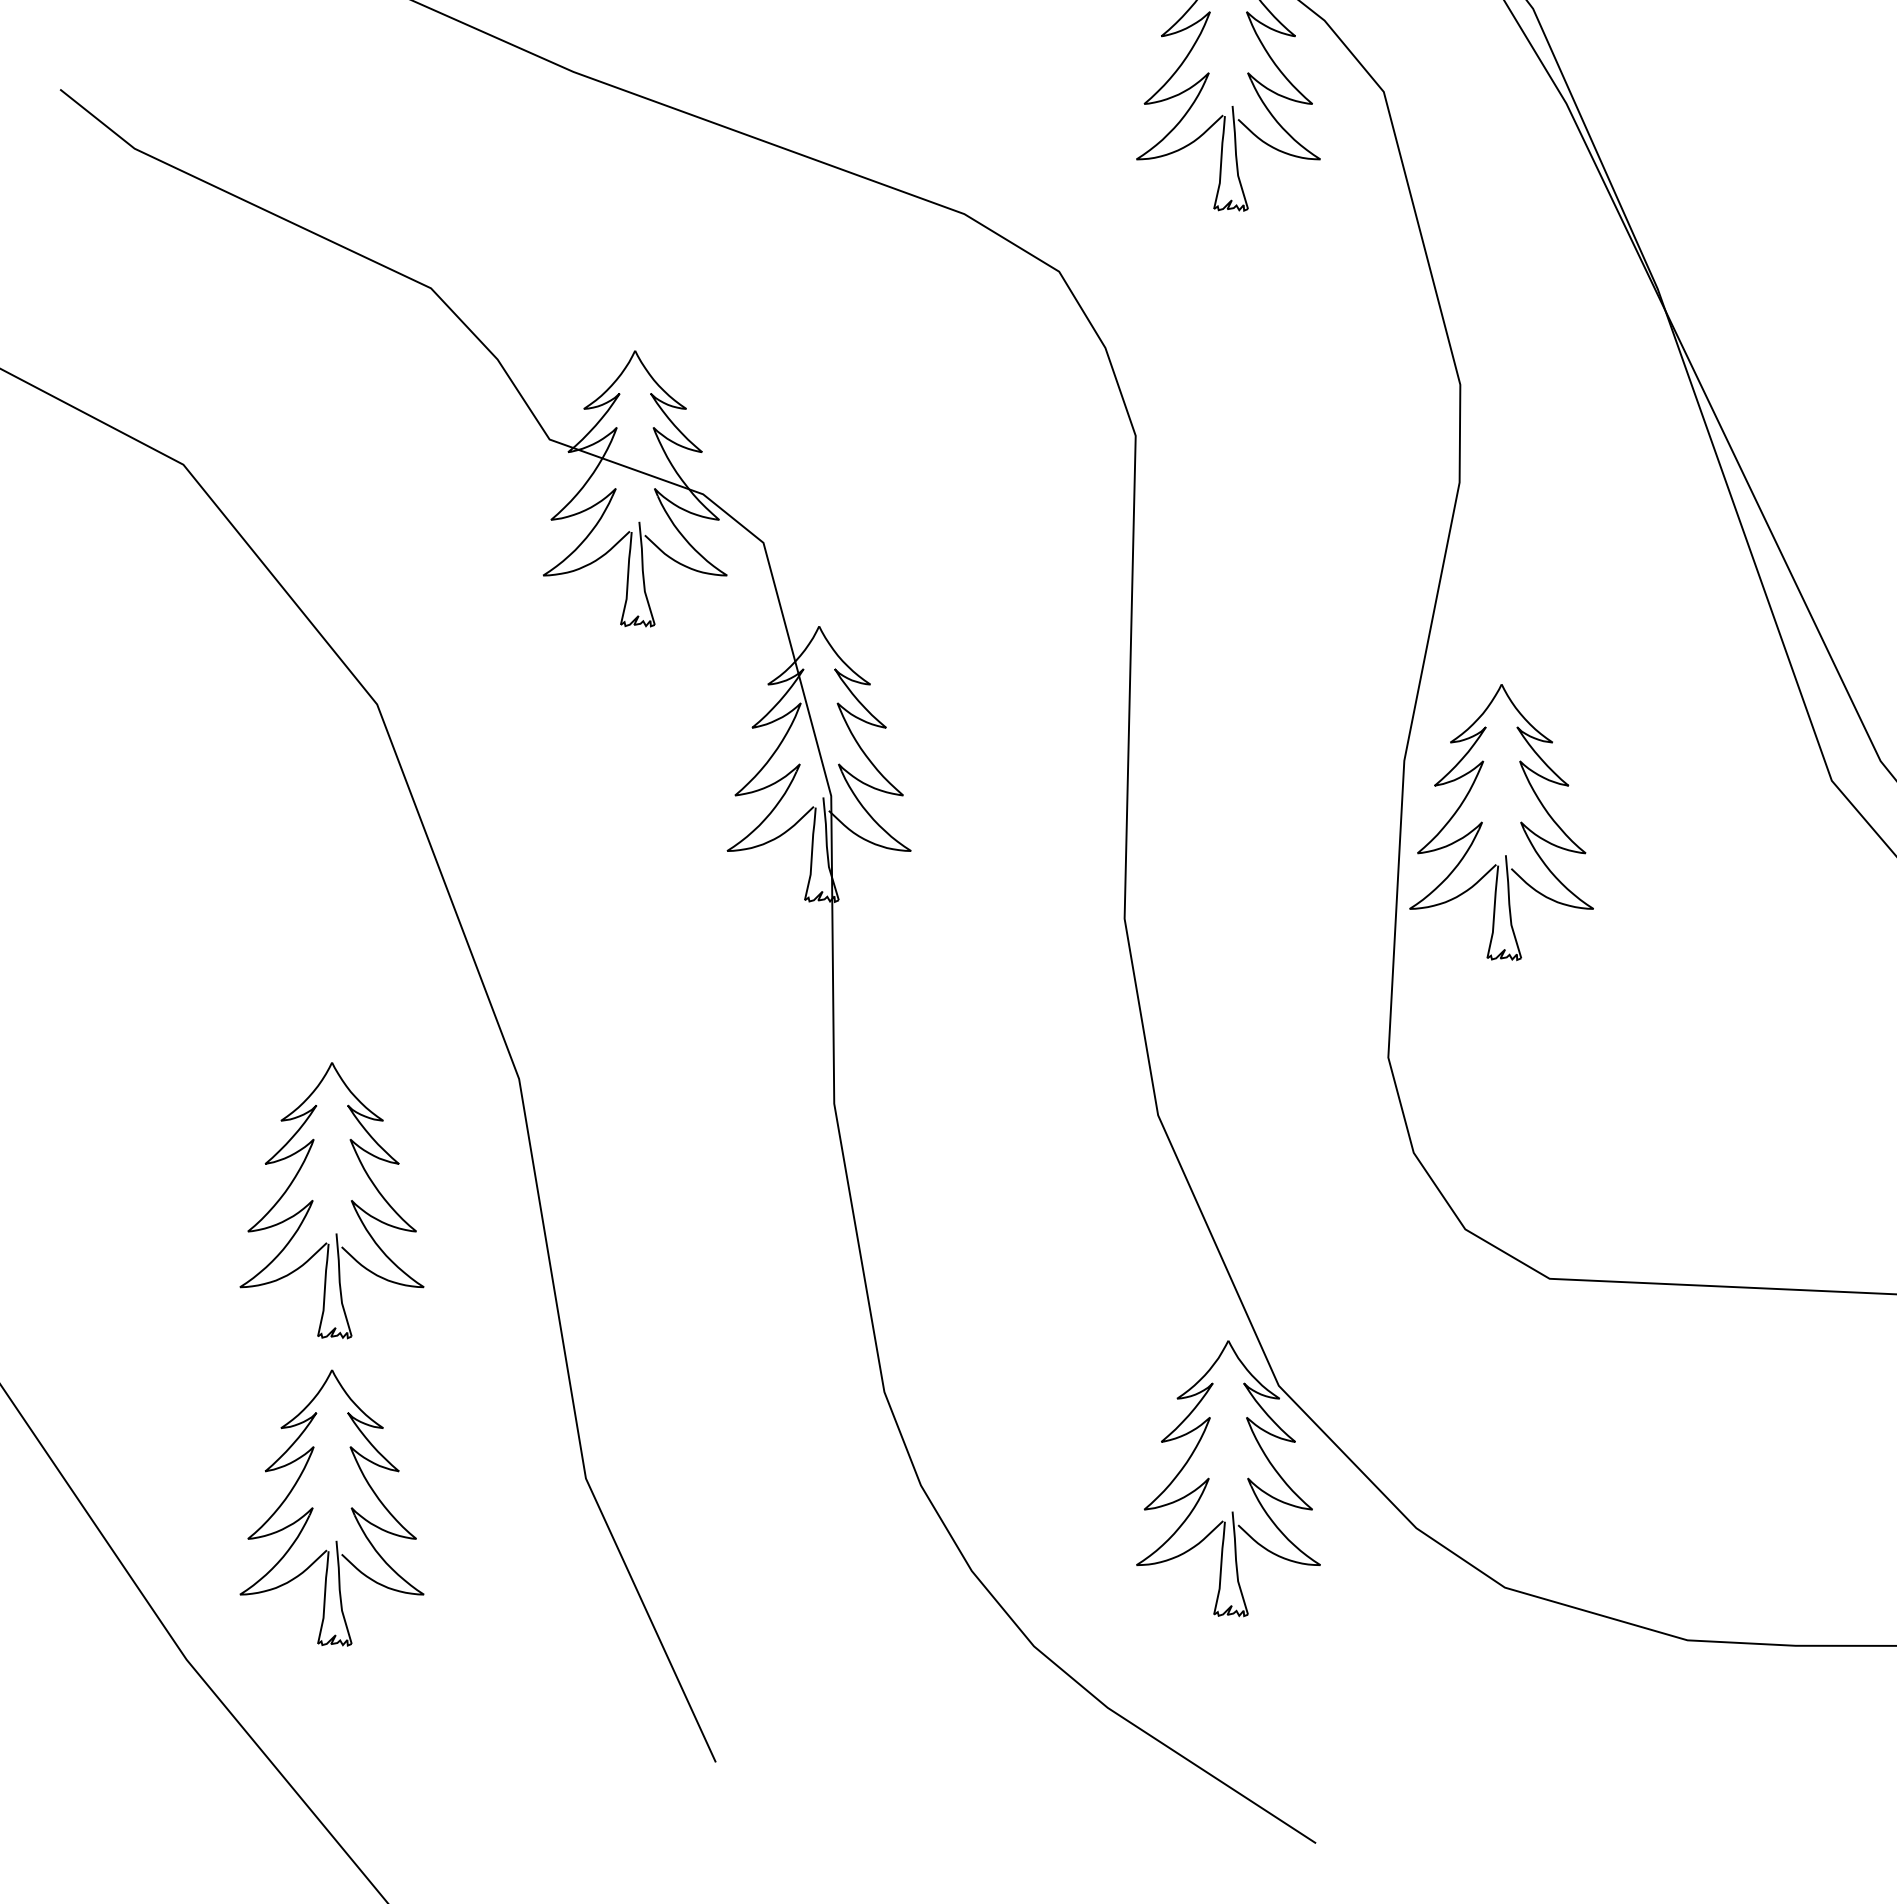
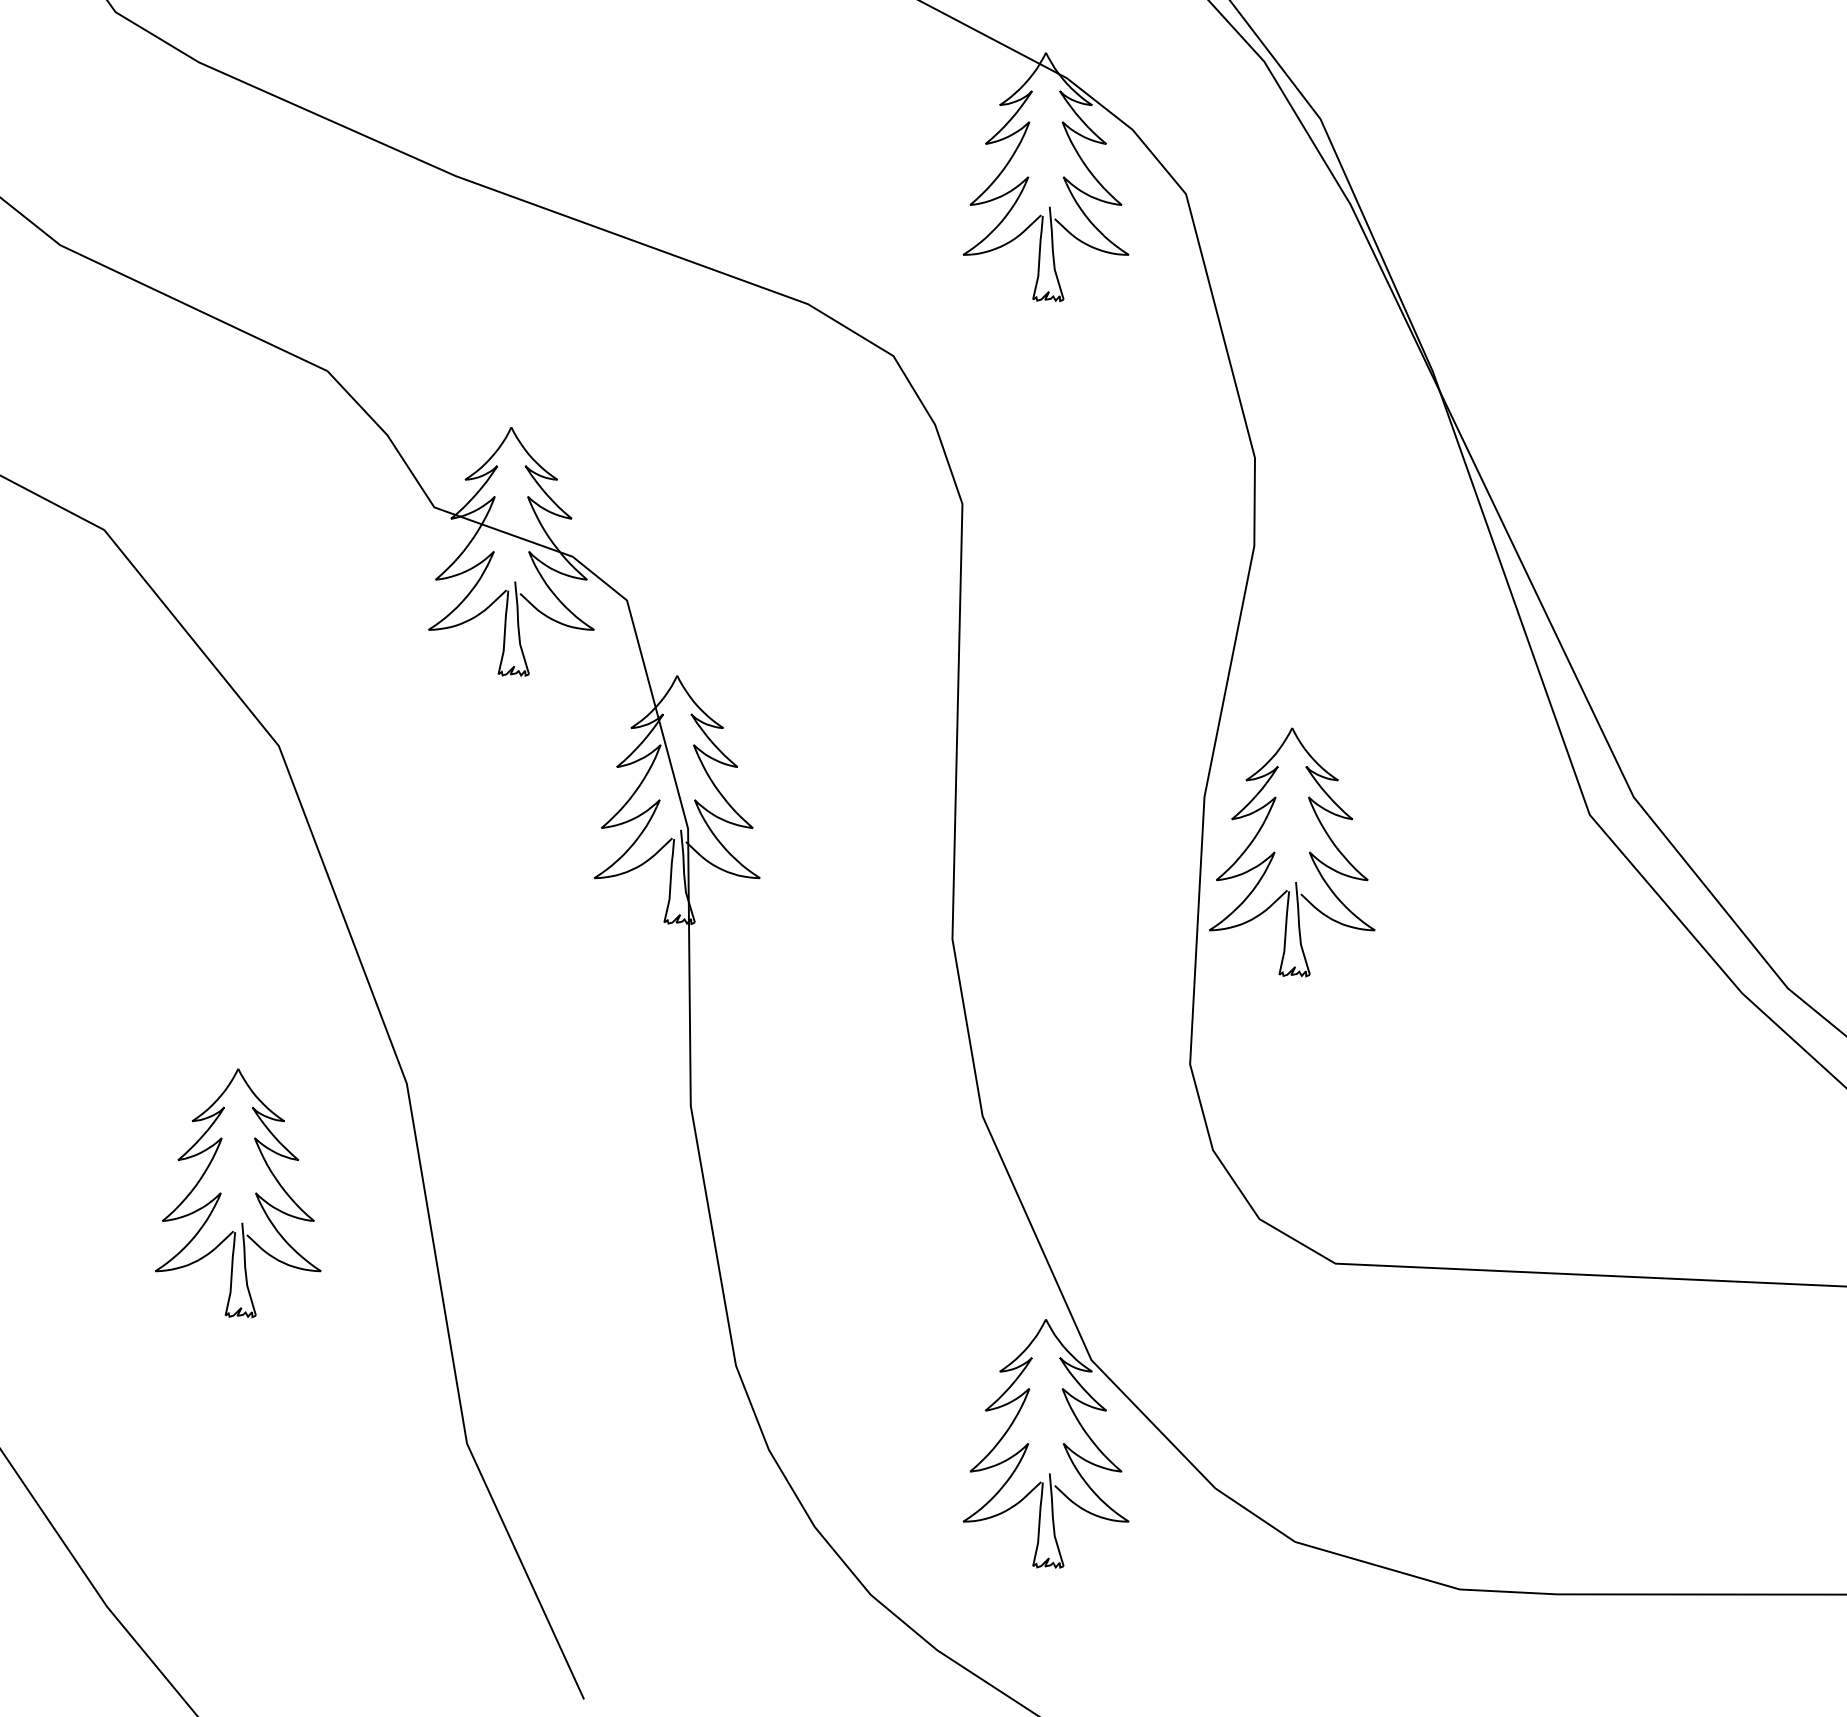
part: (313, 1508) -> (221, 1470), removed

